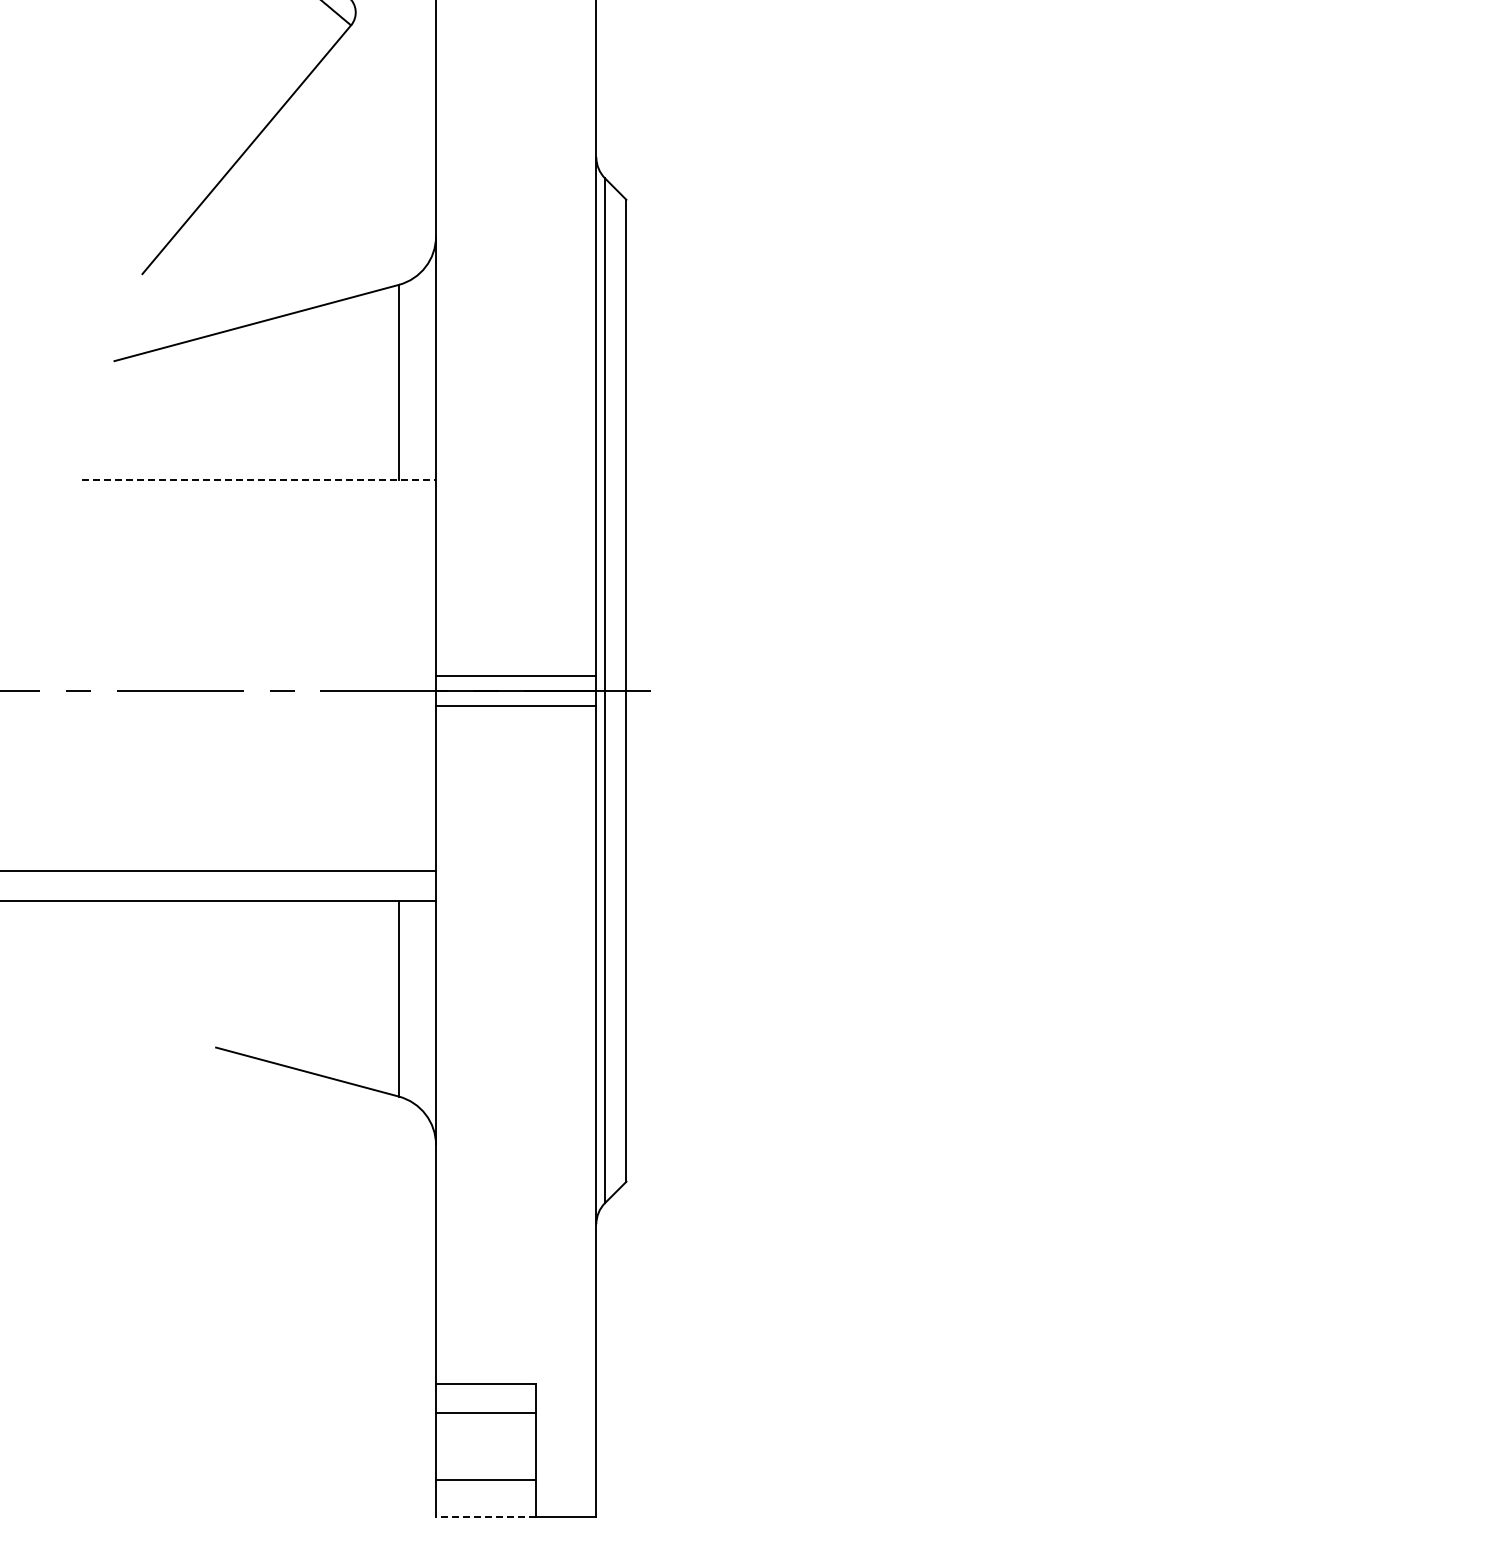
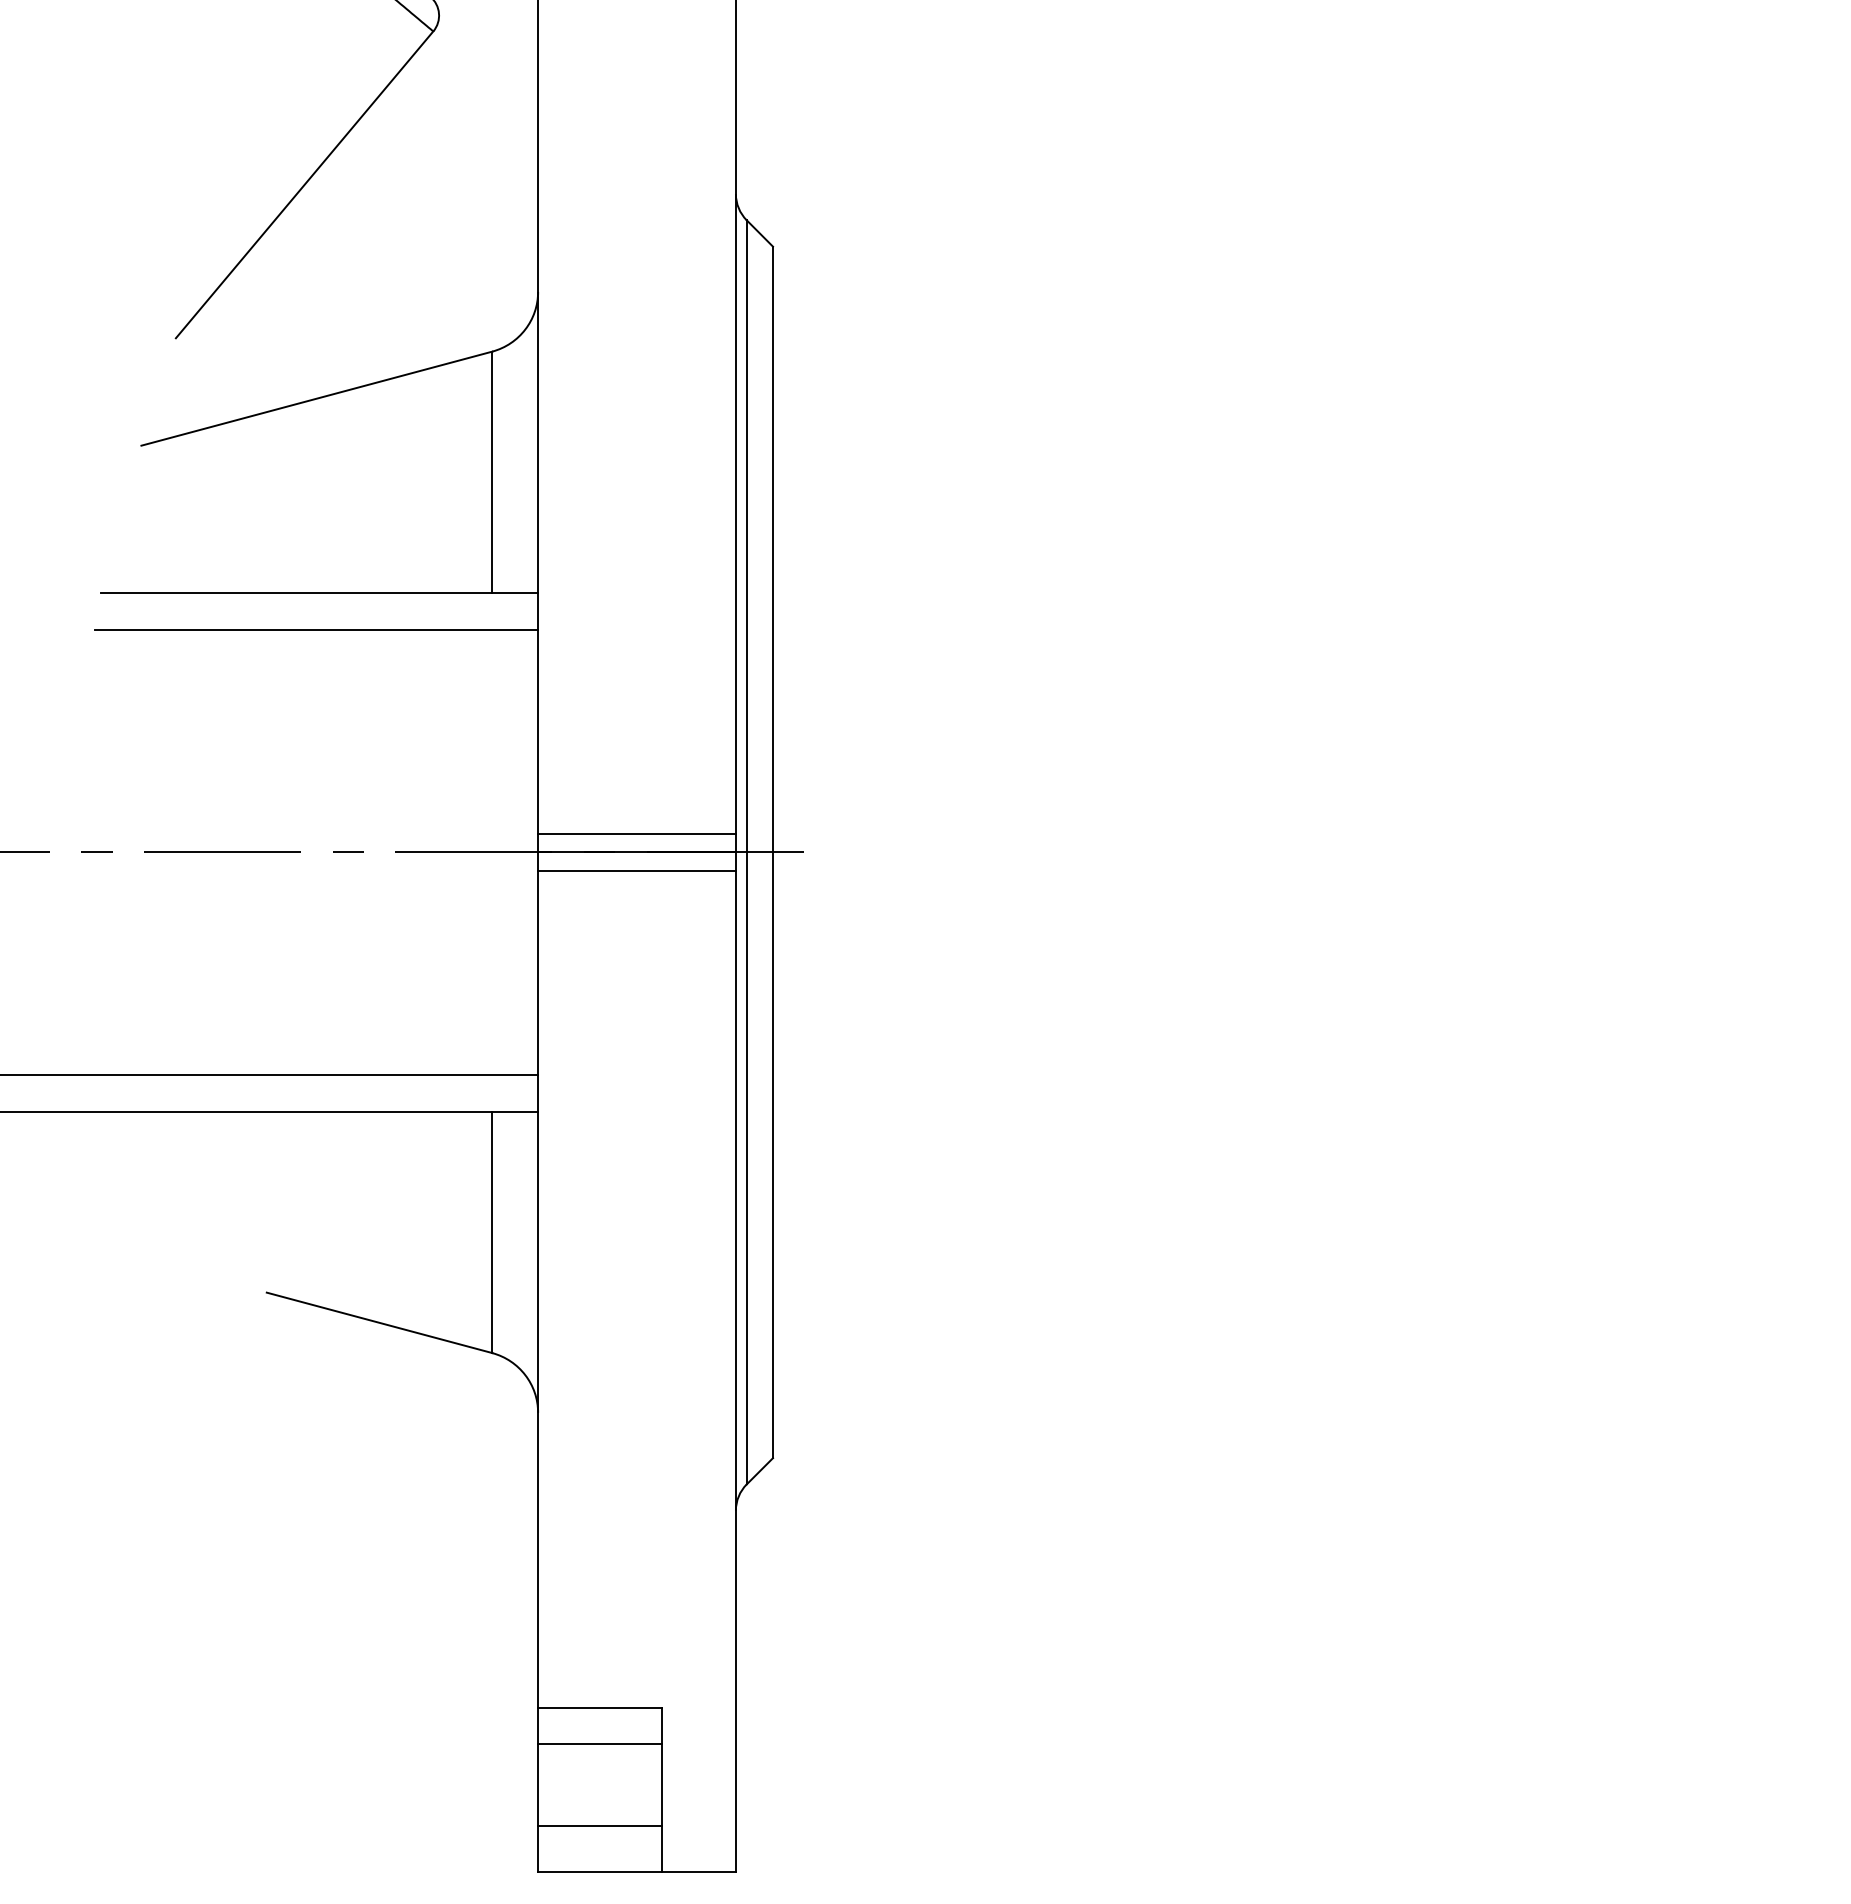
line: (259, 480) -> (320, 592), dashed -> solid
line: (256, 510) -> (316, 629), added
line: (485, 1517) -> (599, 1872), dashed -> solid

